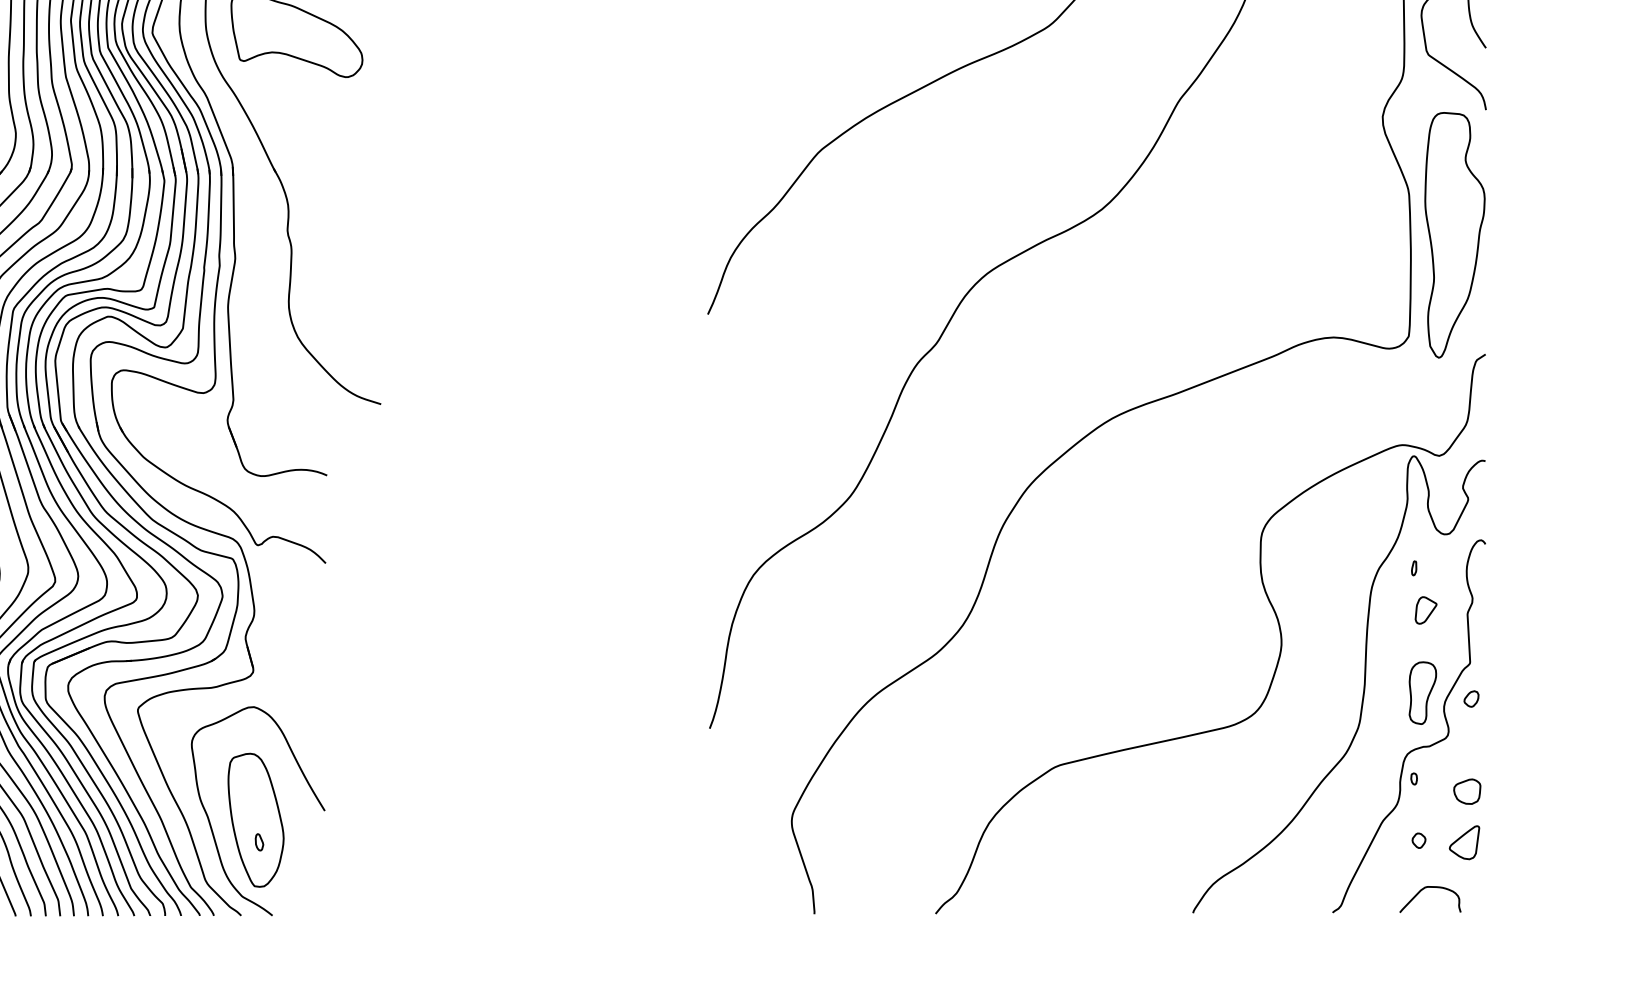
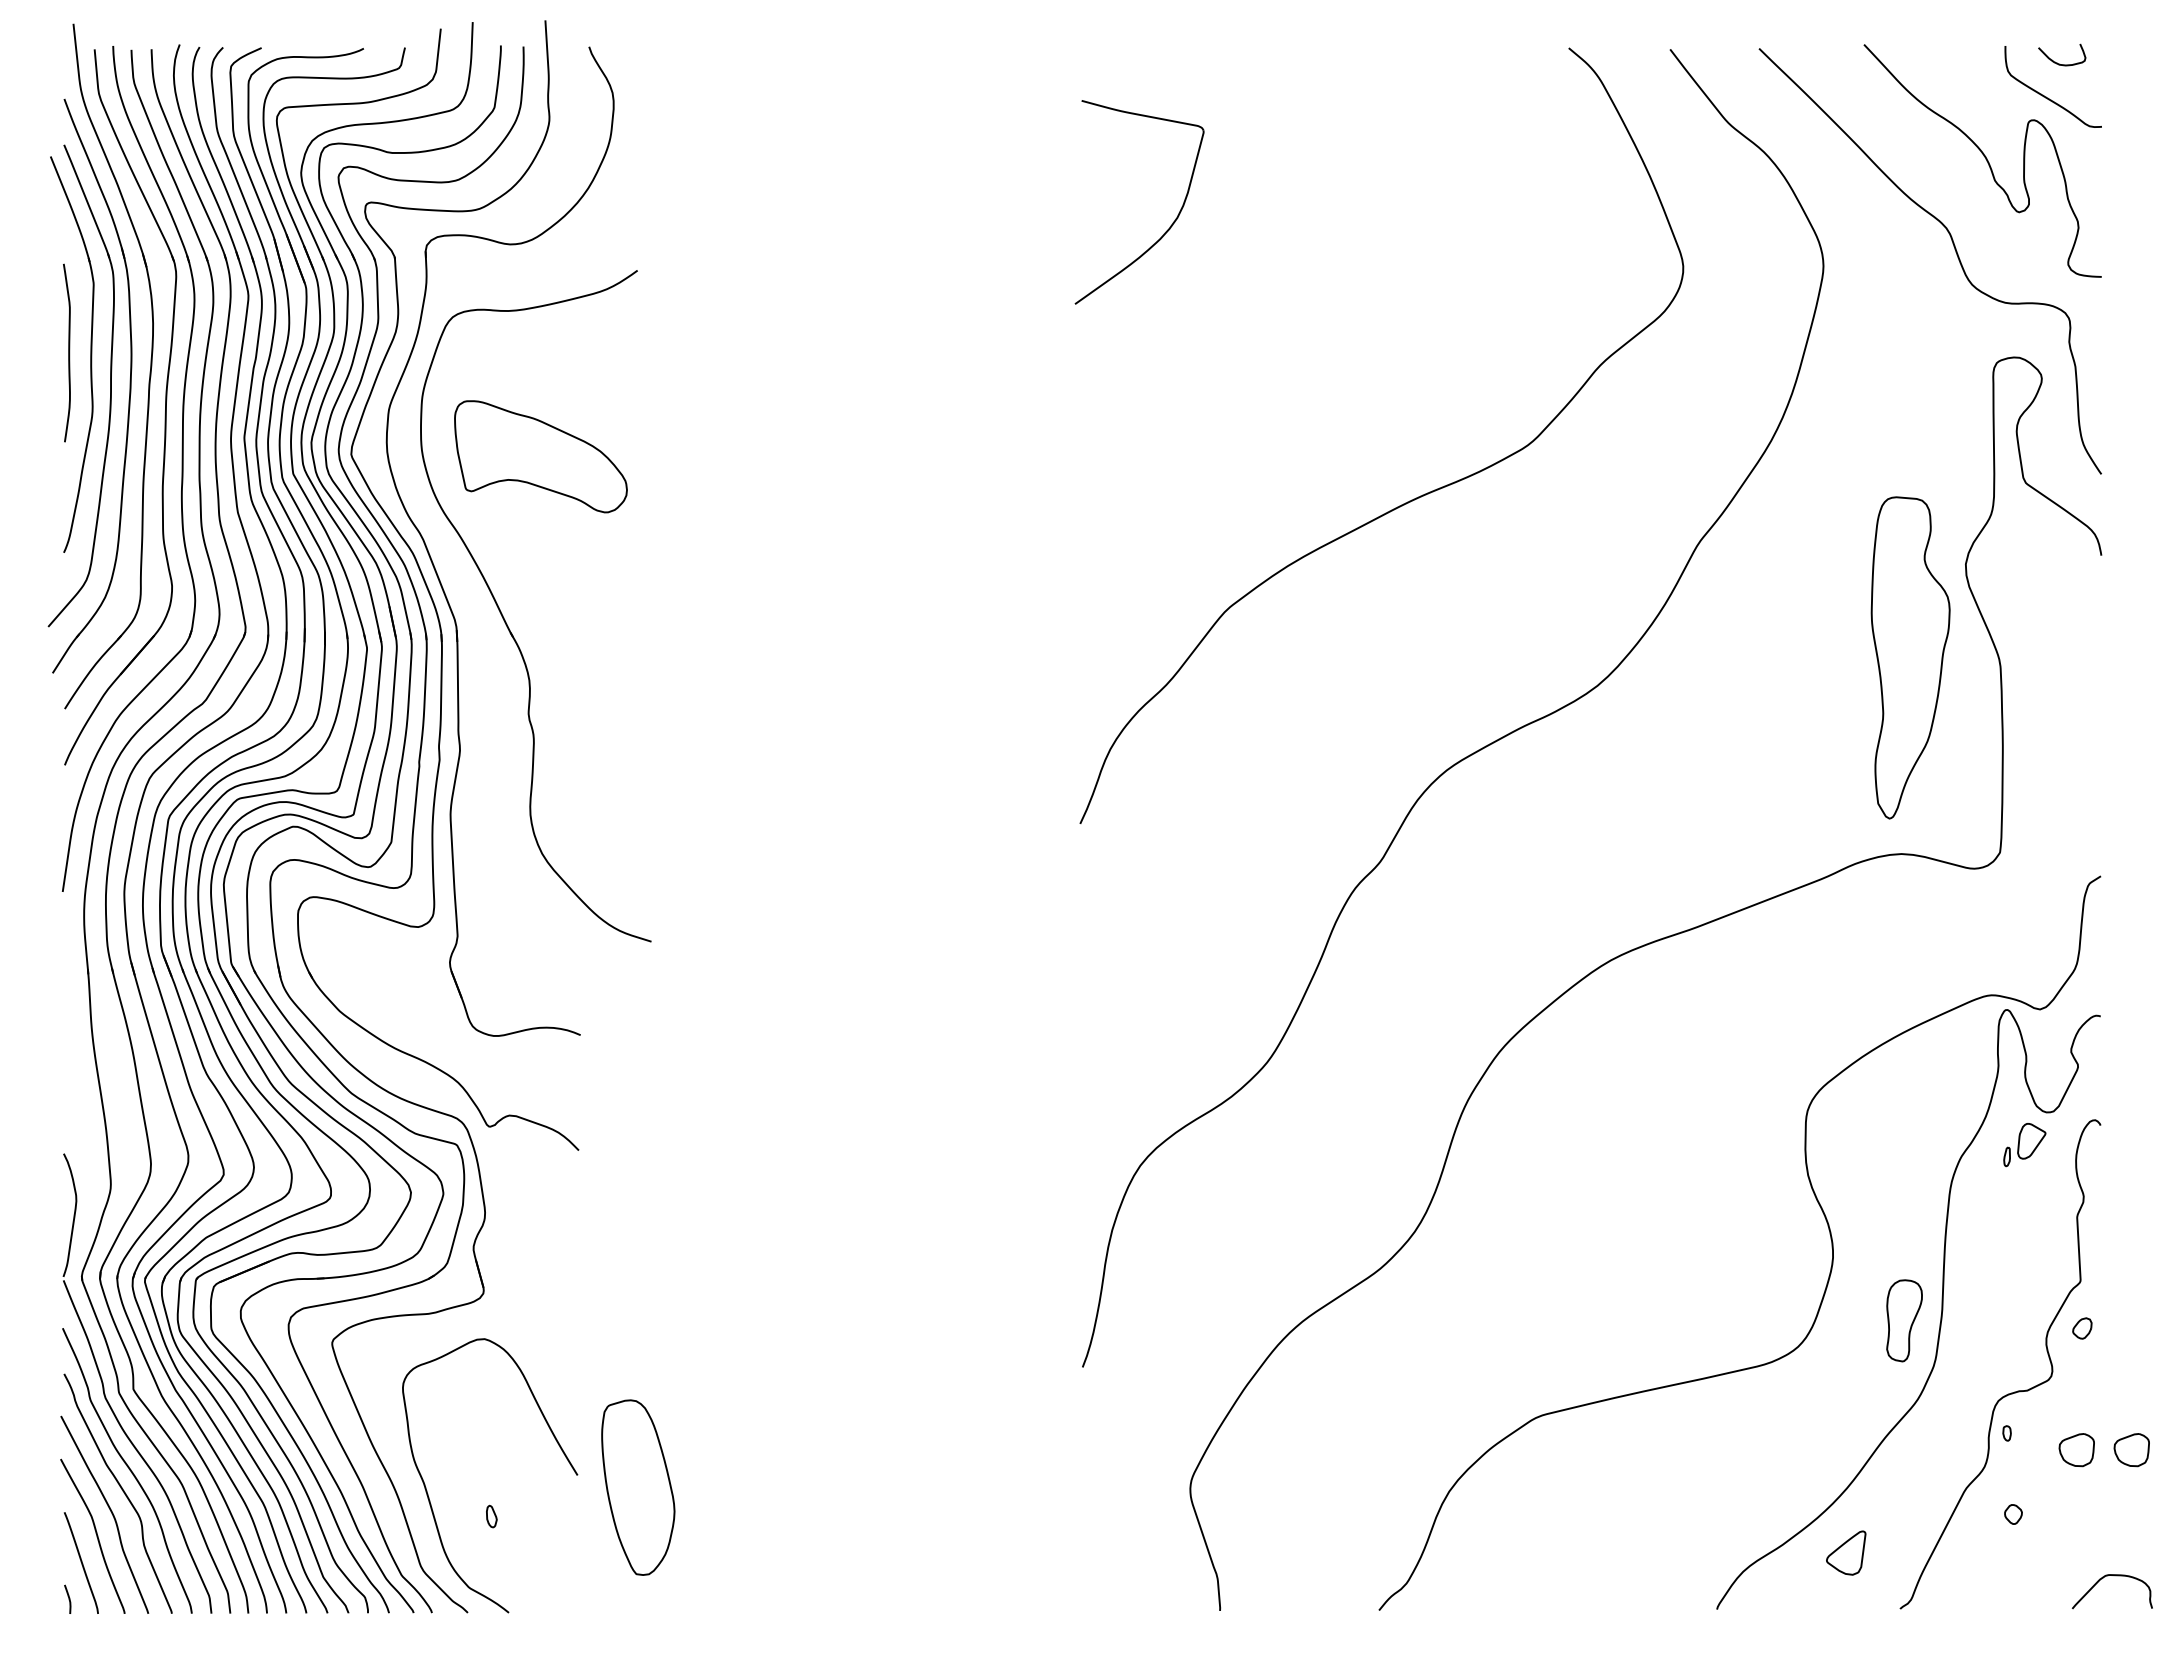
part: (1454, 234) -> (1910, 657), moved
part: (1425, 610) -> (2031, 1141), moved
part: (1422, 692) -> (1904, 1320), moved
part: (1508, 791) -> (2131, 1450), added
part: (256, 820) -> (638, 1487), moved
part: (1464, 842) -> (1846, 1552), moved
curve: (1423, 889) -> (2103, 1578), moved

